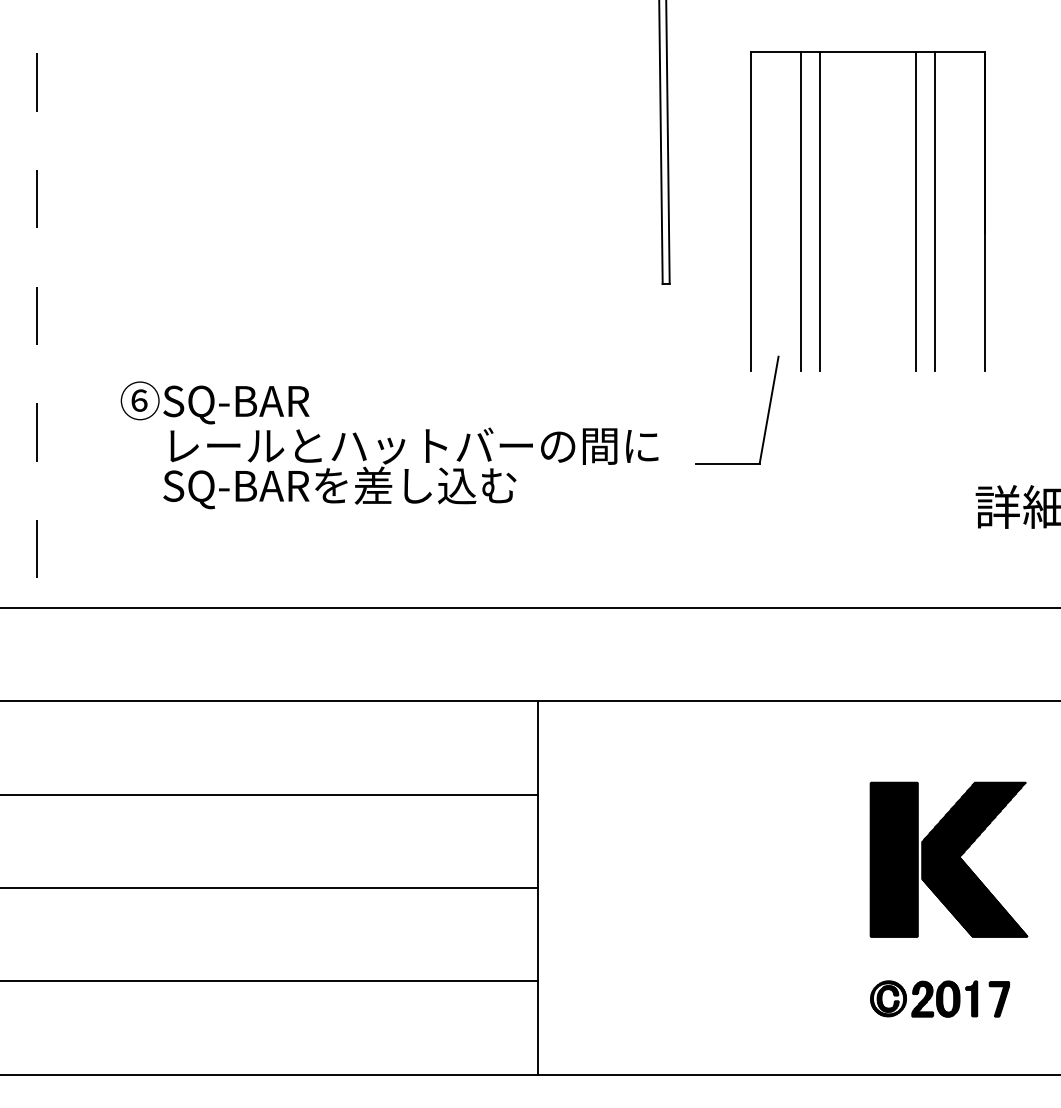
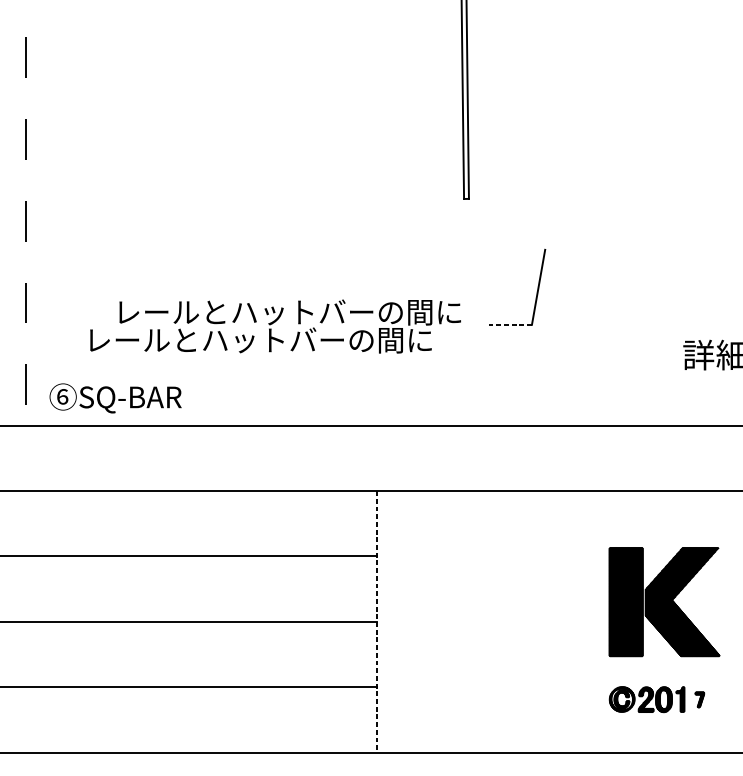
part: (820, 211) -> (574, 148), removed
text: (214, 402) -> (115, 398), moved
line: (727, 463) -> (509, 324), solid -> dashed
text: (372, 487) -> (260, 341), SQ-BARを差し込む -> レールとハットバーの間に
line: (538, 888) -> (377, 622), solid -> dashed
part: (999, 999) -> (699, 699), size x0.6

